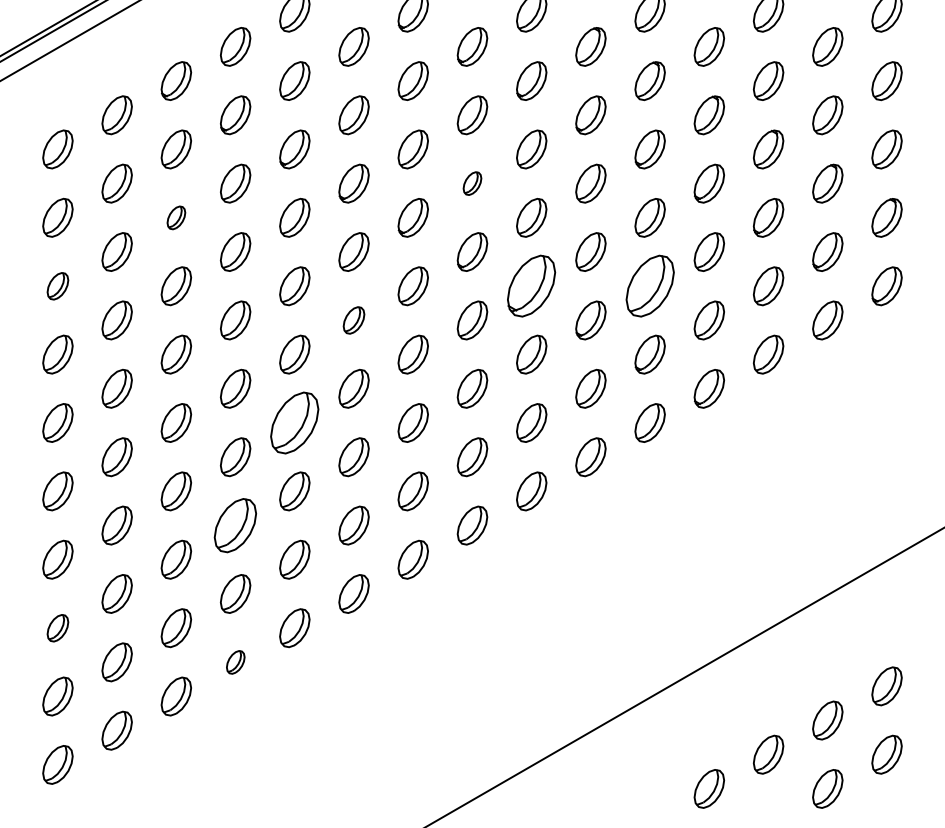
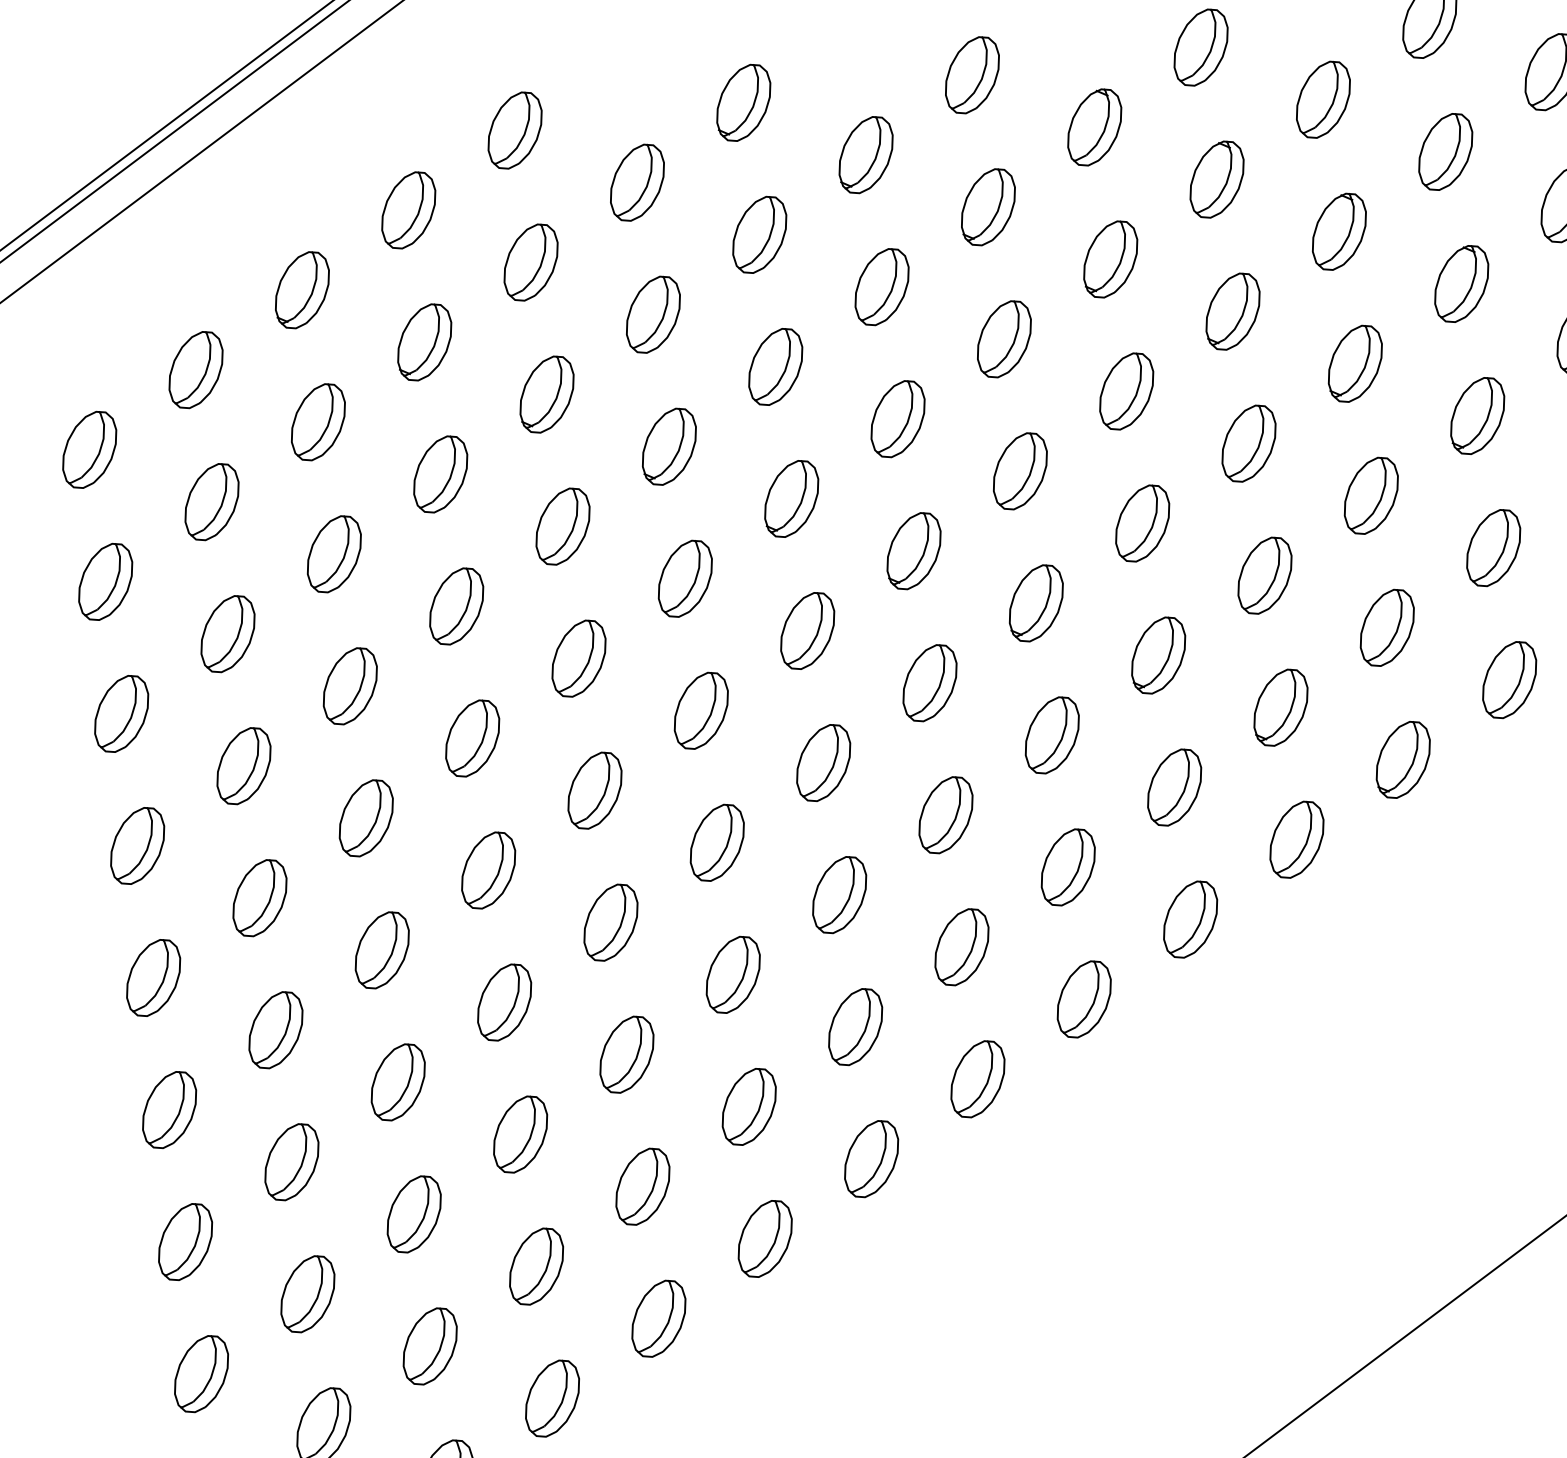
part: (472, 183) -> (898, 418), size x1.67
part: (176, 217) -> (334, 553), size x1.67
part: (57, 286) -> (120, 714), size x1.43
part: (531, 286) -> (1035, 603), size x0.62
part: (649, 286) -> (1263, 576), size x0.62
part: (353, 320) -> (700, 711), size x1.43
part: (294, 422) -> (610, 921), size x0.62
part: (235, 525) -> (520, 1134), size x0.71
part: (57, 628) -> (200, 1374), size x1.43
part: (235, 662) -> (552, 1398), size x1.67

